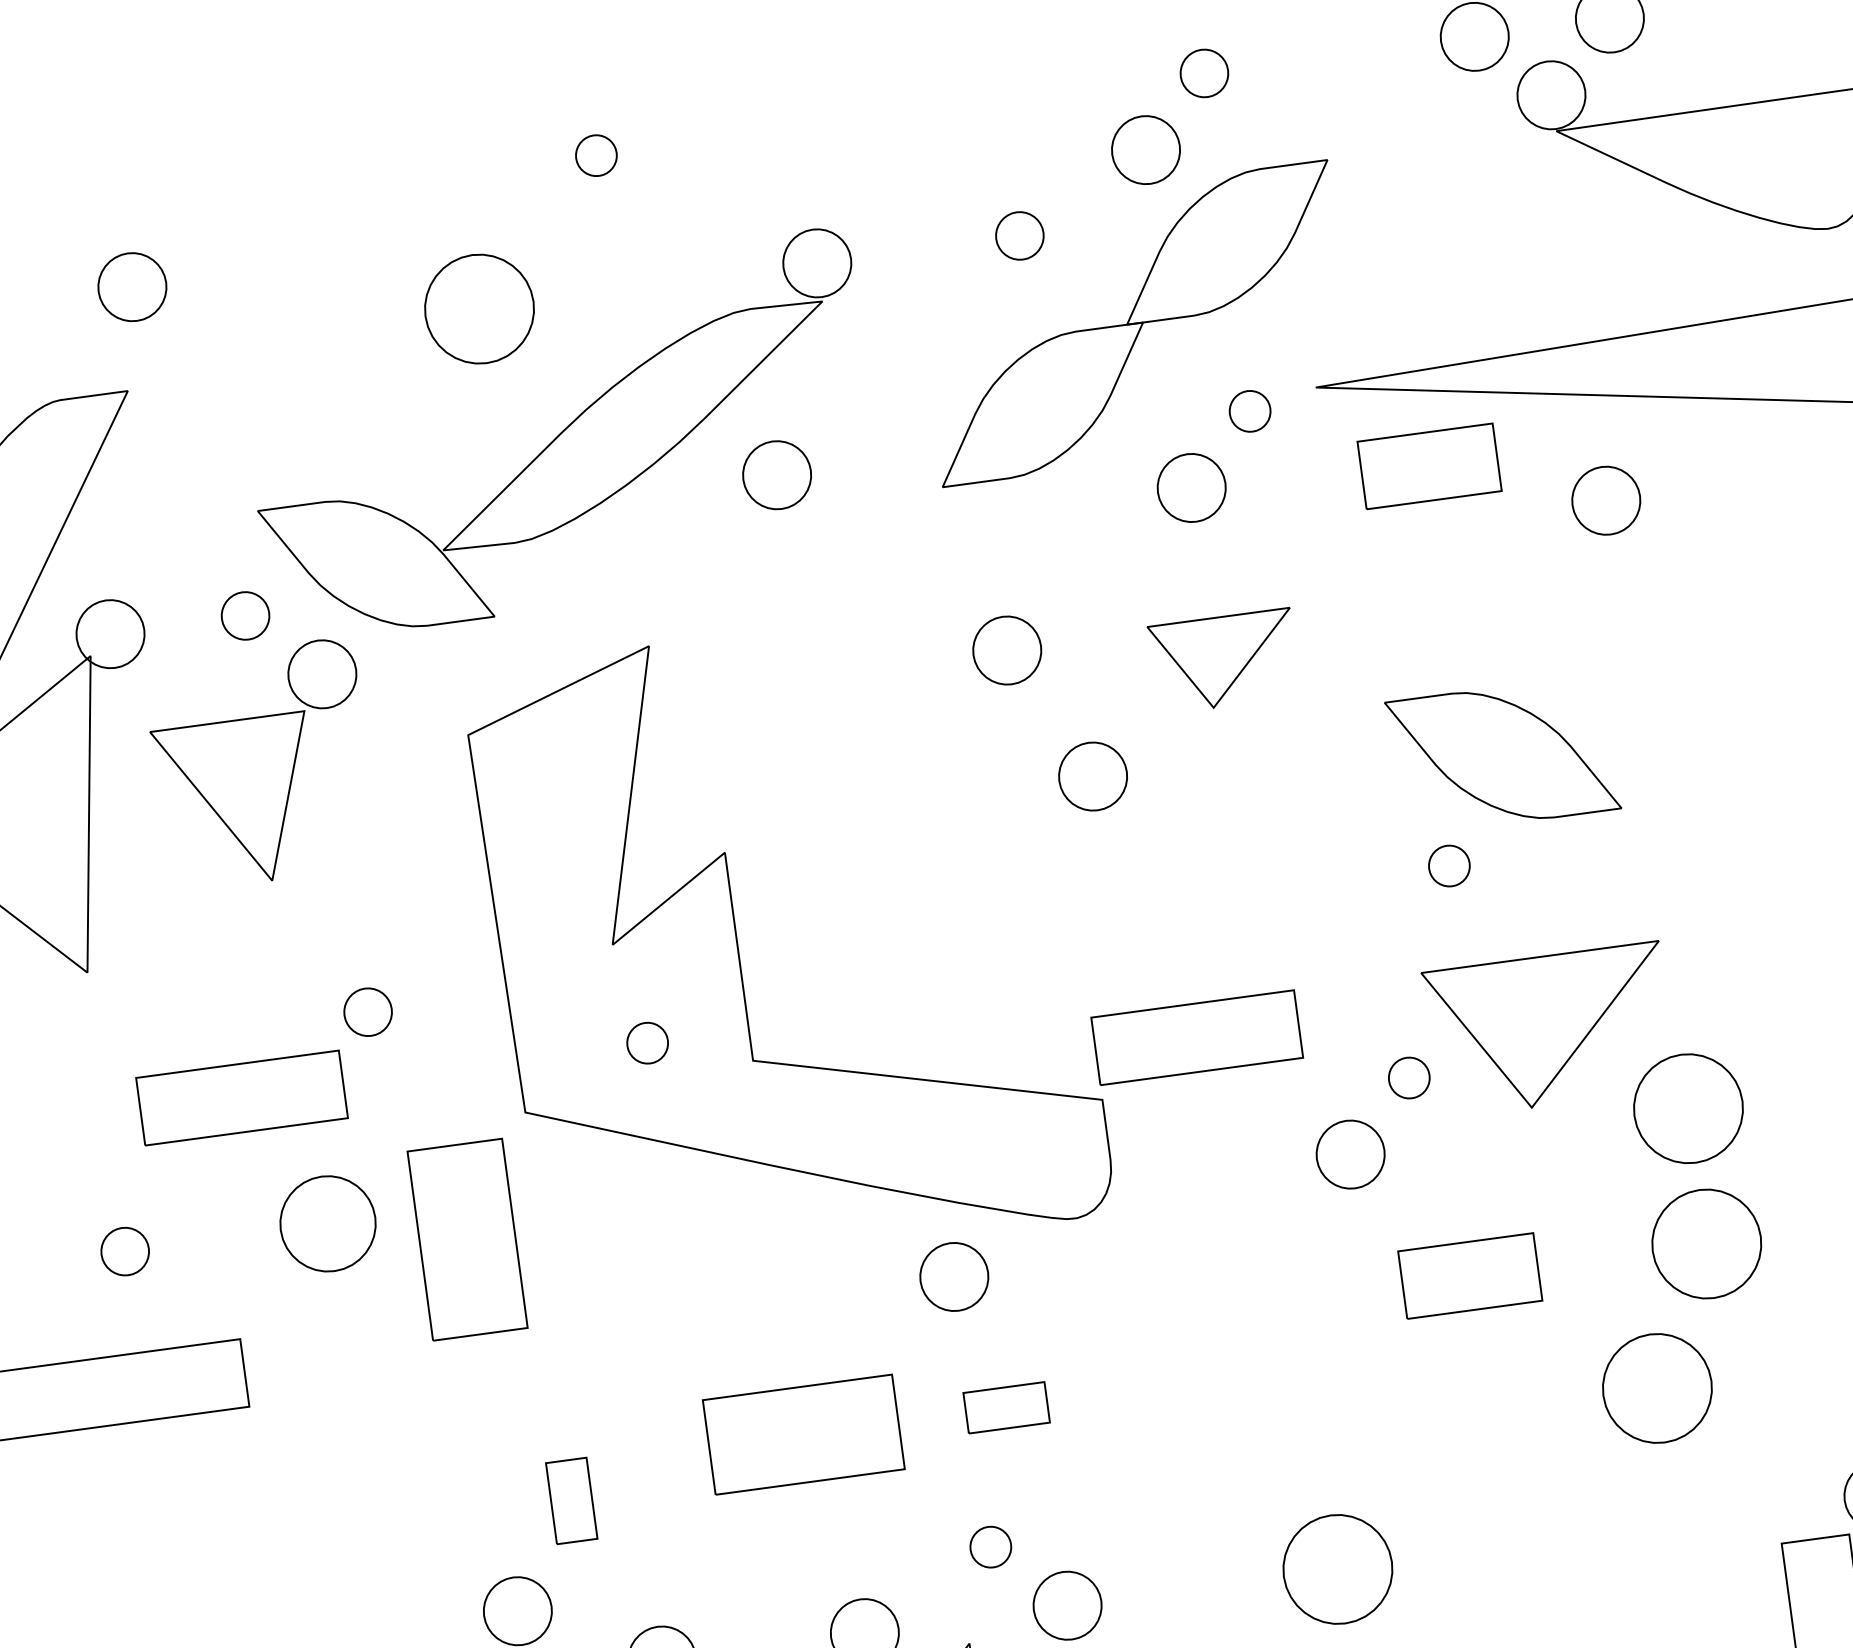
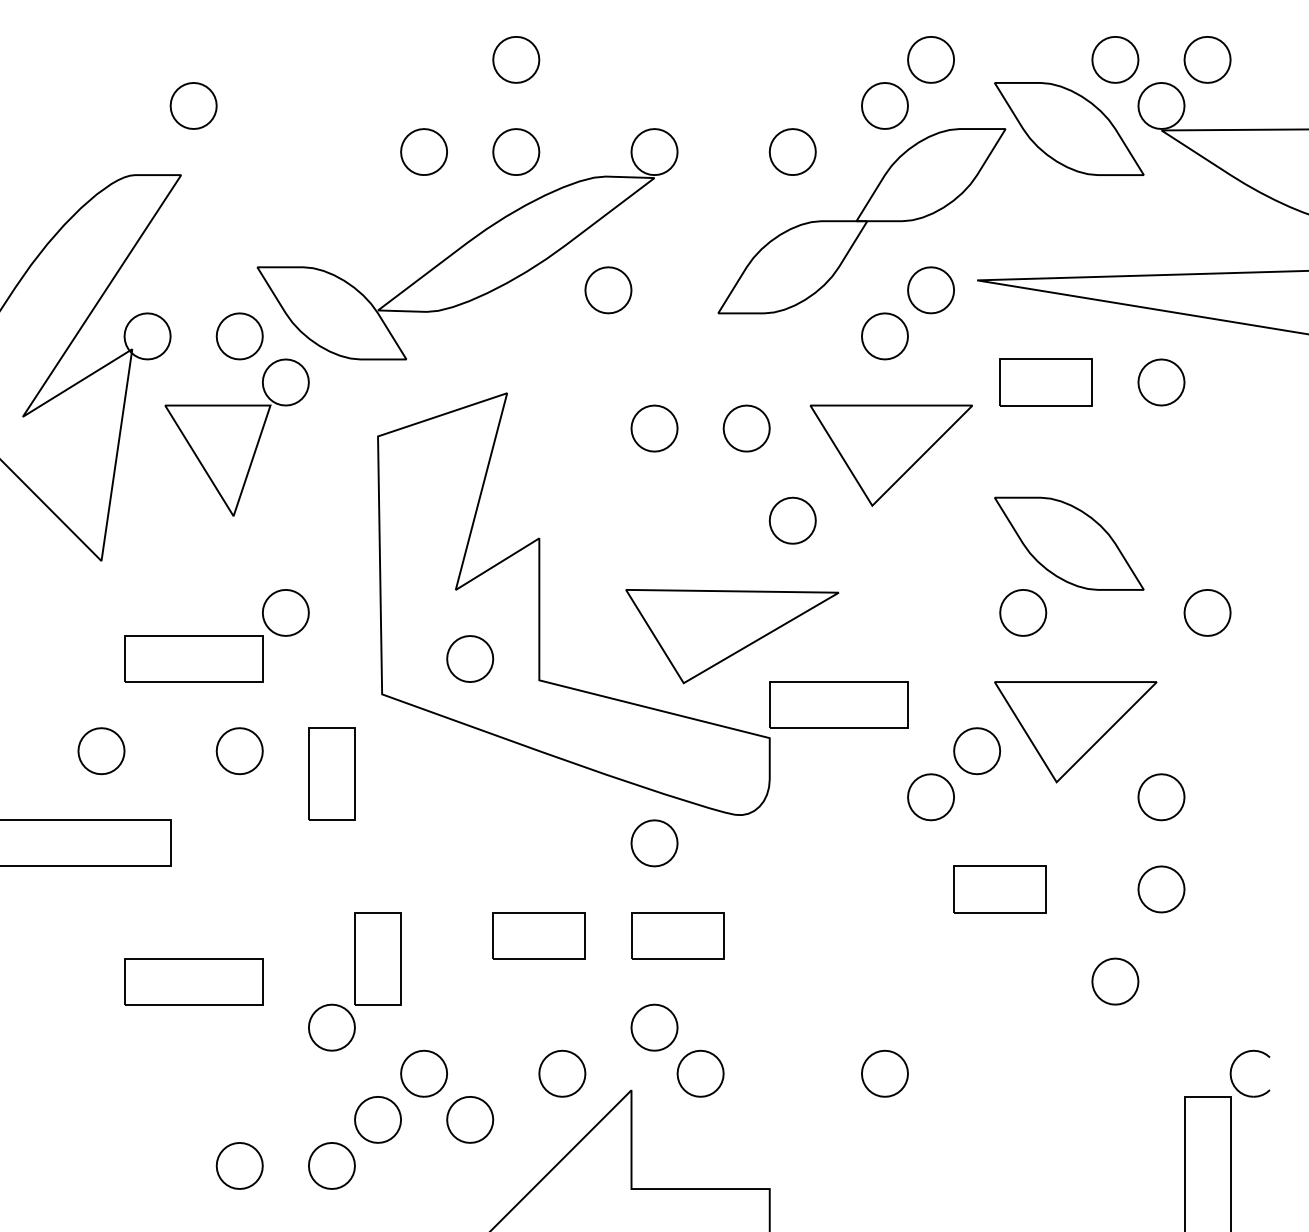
part: (1203, 72) -> (930, 59), size x1.43
part: (1421, 146) -> (1069, 128), added
part: (596, 155) -> (516, 59), size x1.67
part: (1019, 235) -> (792, 151), size x1.43
part: (614, 289) -> (516, 151), added
part: (478, 308) -> (423, 151), size x0.62
part: (1249, 411) -> (930, 290), size x1.67
part: (1428, 466) -> (1045, 382), moved
part: (245, 616) -> (239, 336), size x1.43
part: (1223, 661) -> (890, 455), size x1.67
part: (872, 668) -> (654, 428), added
part: (1719, 828) -> (1207, 612), added
part: (1449, 865) -> (1023, 612), size x1.67
part: (1027, 958) -> (732, 636), added
part: (367, 1011) -> (285, 612), size x1.43
part: (647, 1042) -> (470, 658), size x1.67
part: (1409, 1078) -> (977, 751), size x1.67
part: (1688, 1109) -> (1161, 797), size x0.62
part: (327, 1224) -> (239, 751), size x0.71
part: (466, 1238) -> (331, 773), size x0.71
part: (1706, 1244) -> (1161, 889), size x0.62
part: (125, 1251) -> (101, 751), size x1.43
part: (1657, 1388) -> (1115, 981), size x0.62
part: (1006, 1407) -> (677, 935), size x1.67
part: (802, 1435) -> (538, 935), size x0.71
part: (570, 1500) -> (377, 958), size x1.67
part: (990, 1546) -> (654, 1027), size x1.67
part: (1337, 1568) -> (884, 1073), size x0.62
part: (305, 1570) -> (193, 981), added

